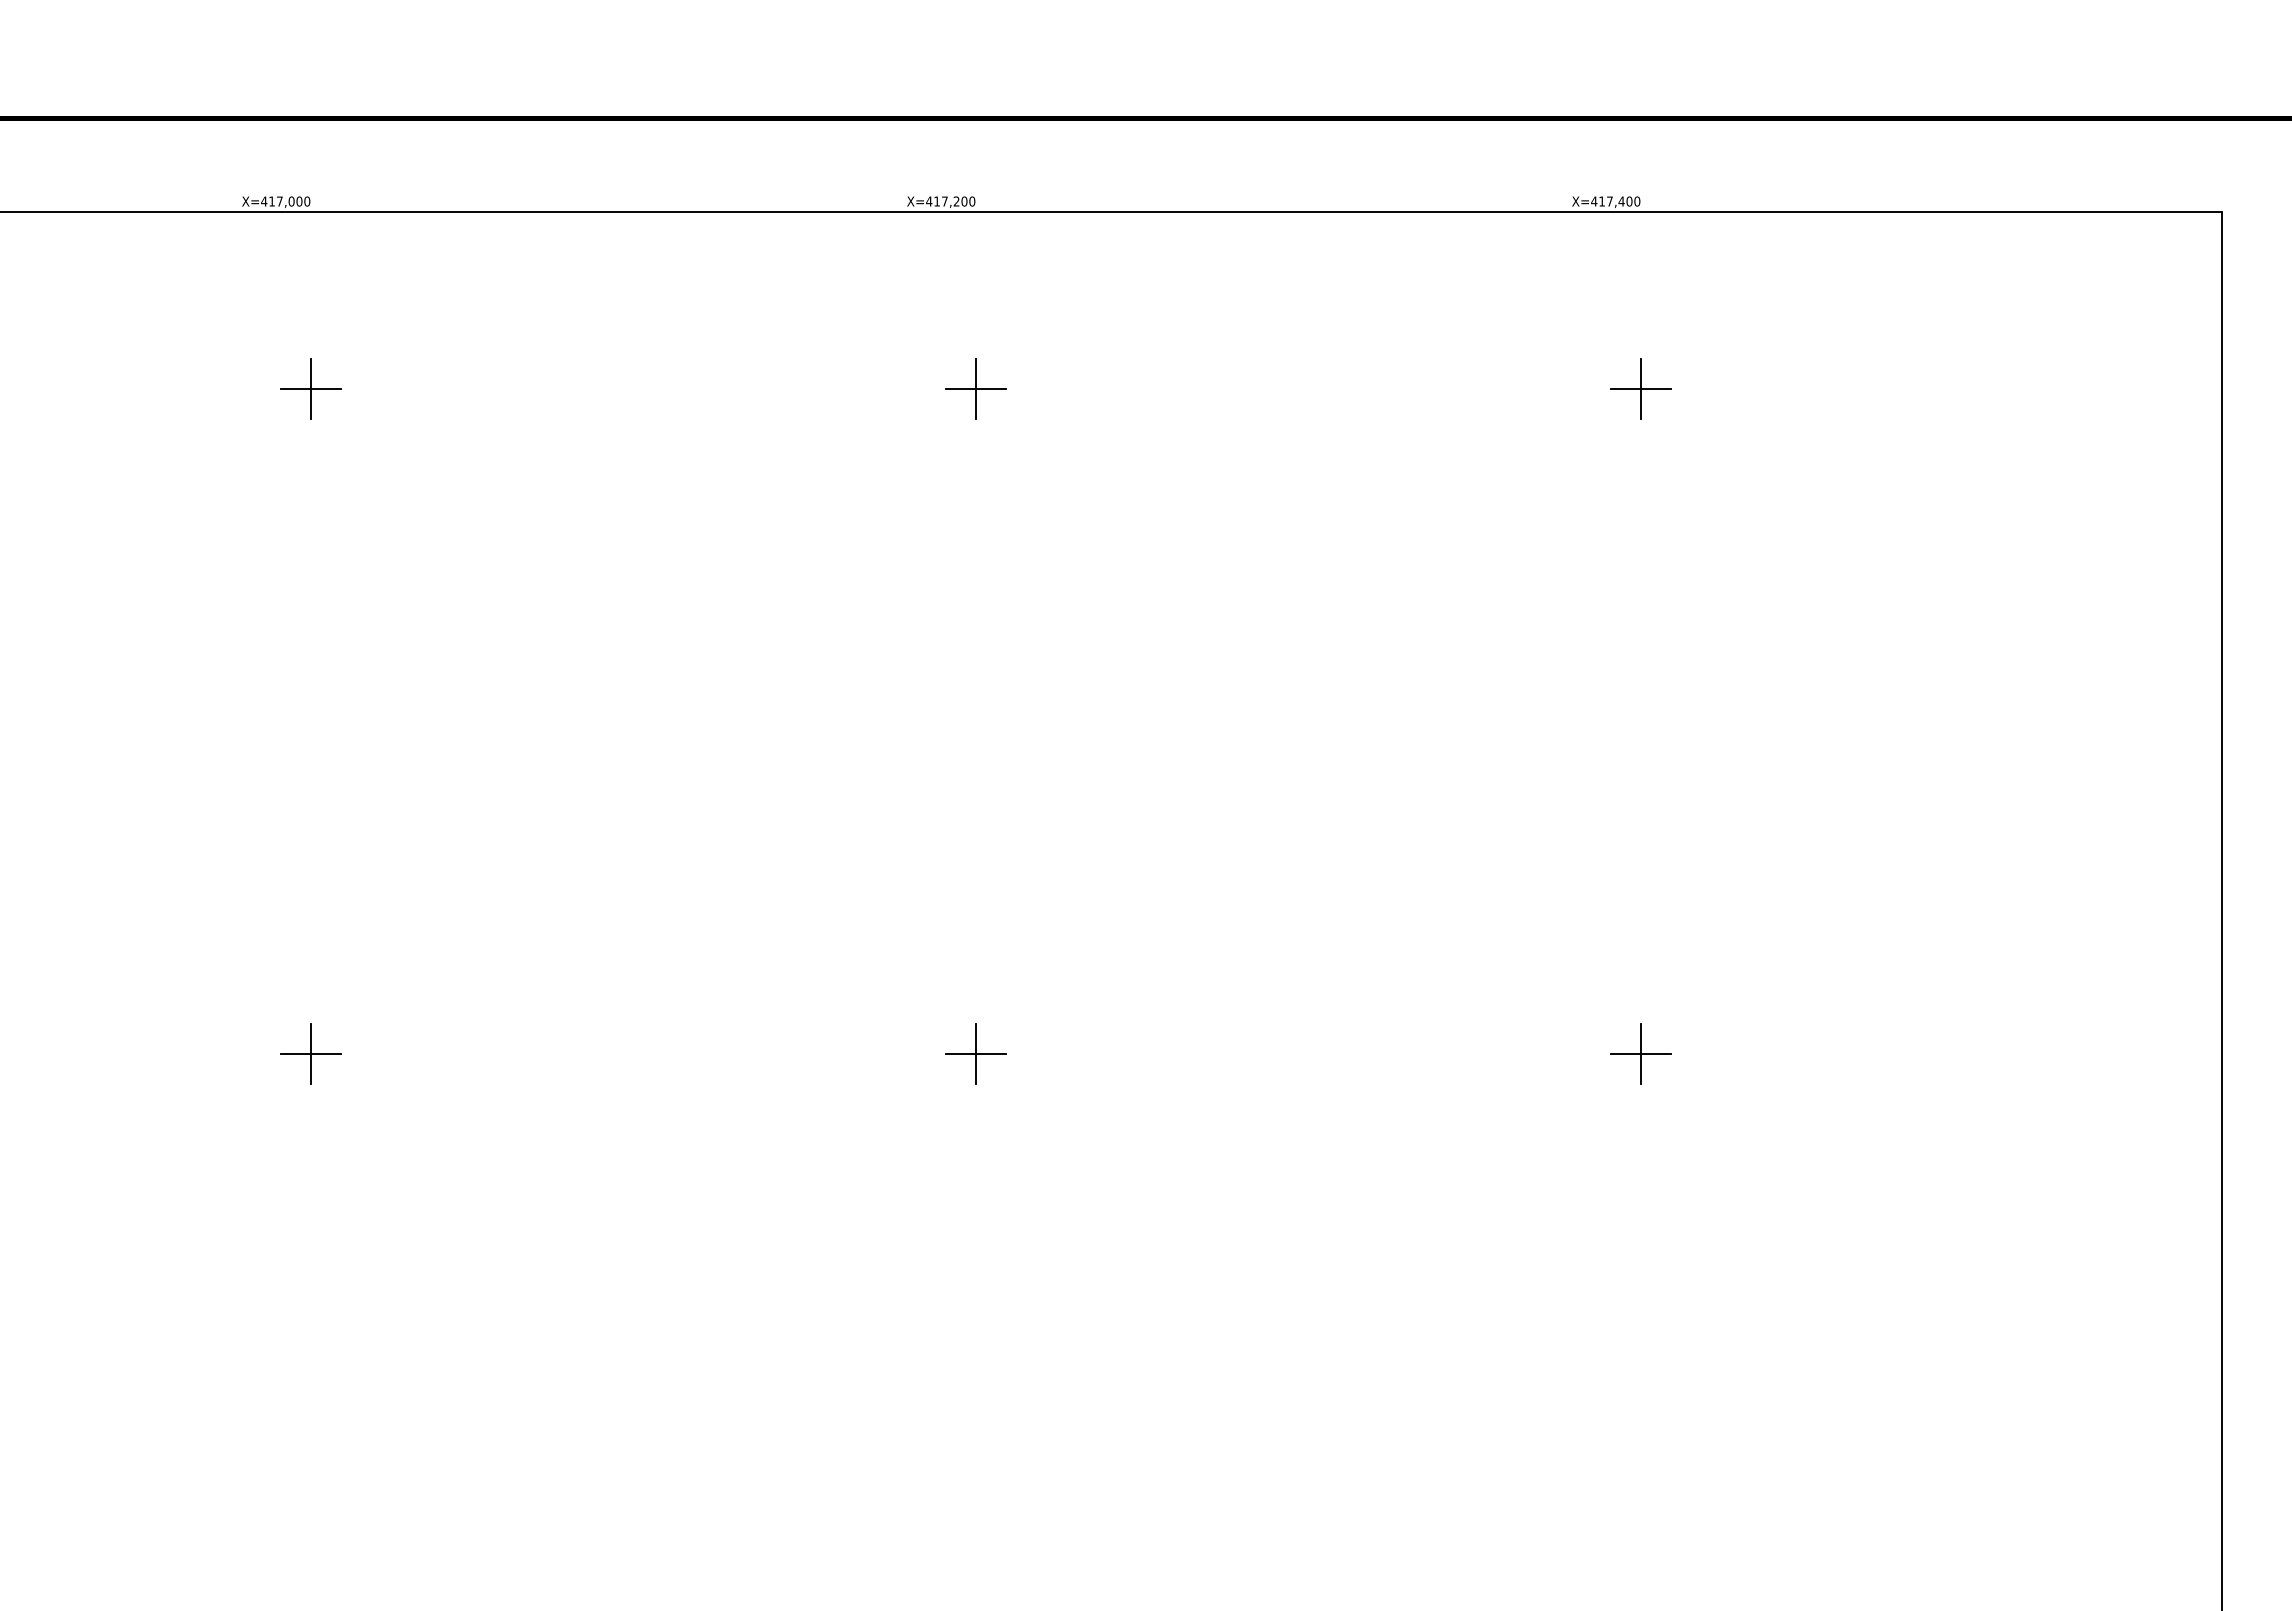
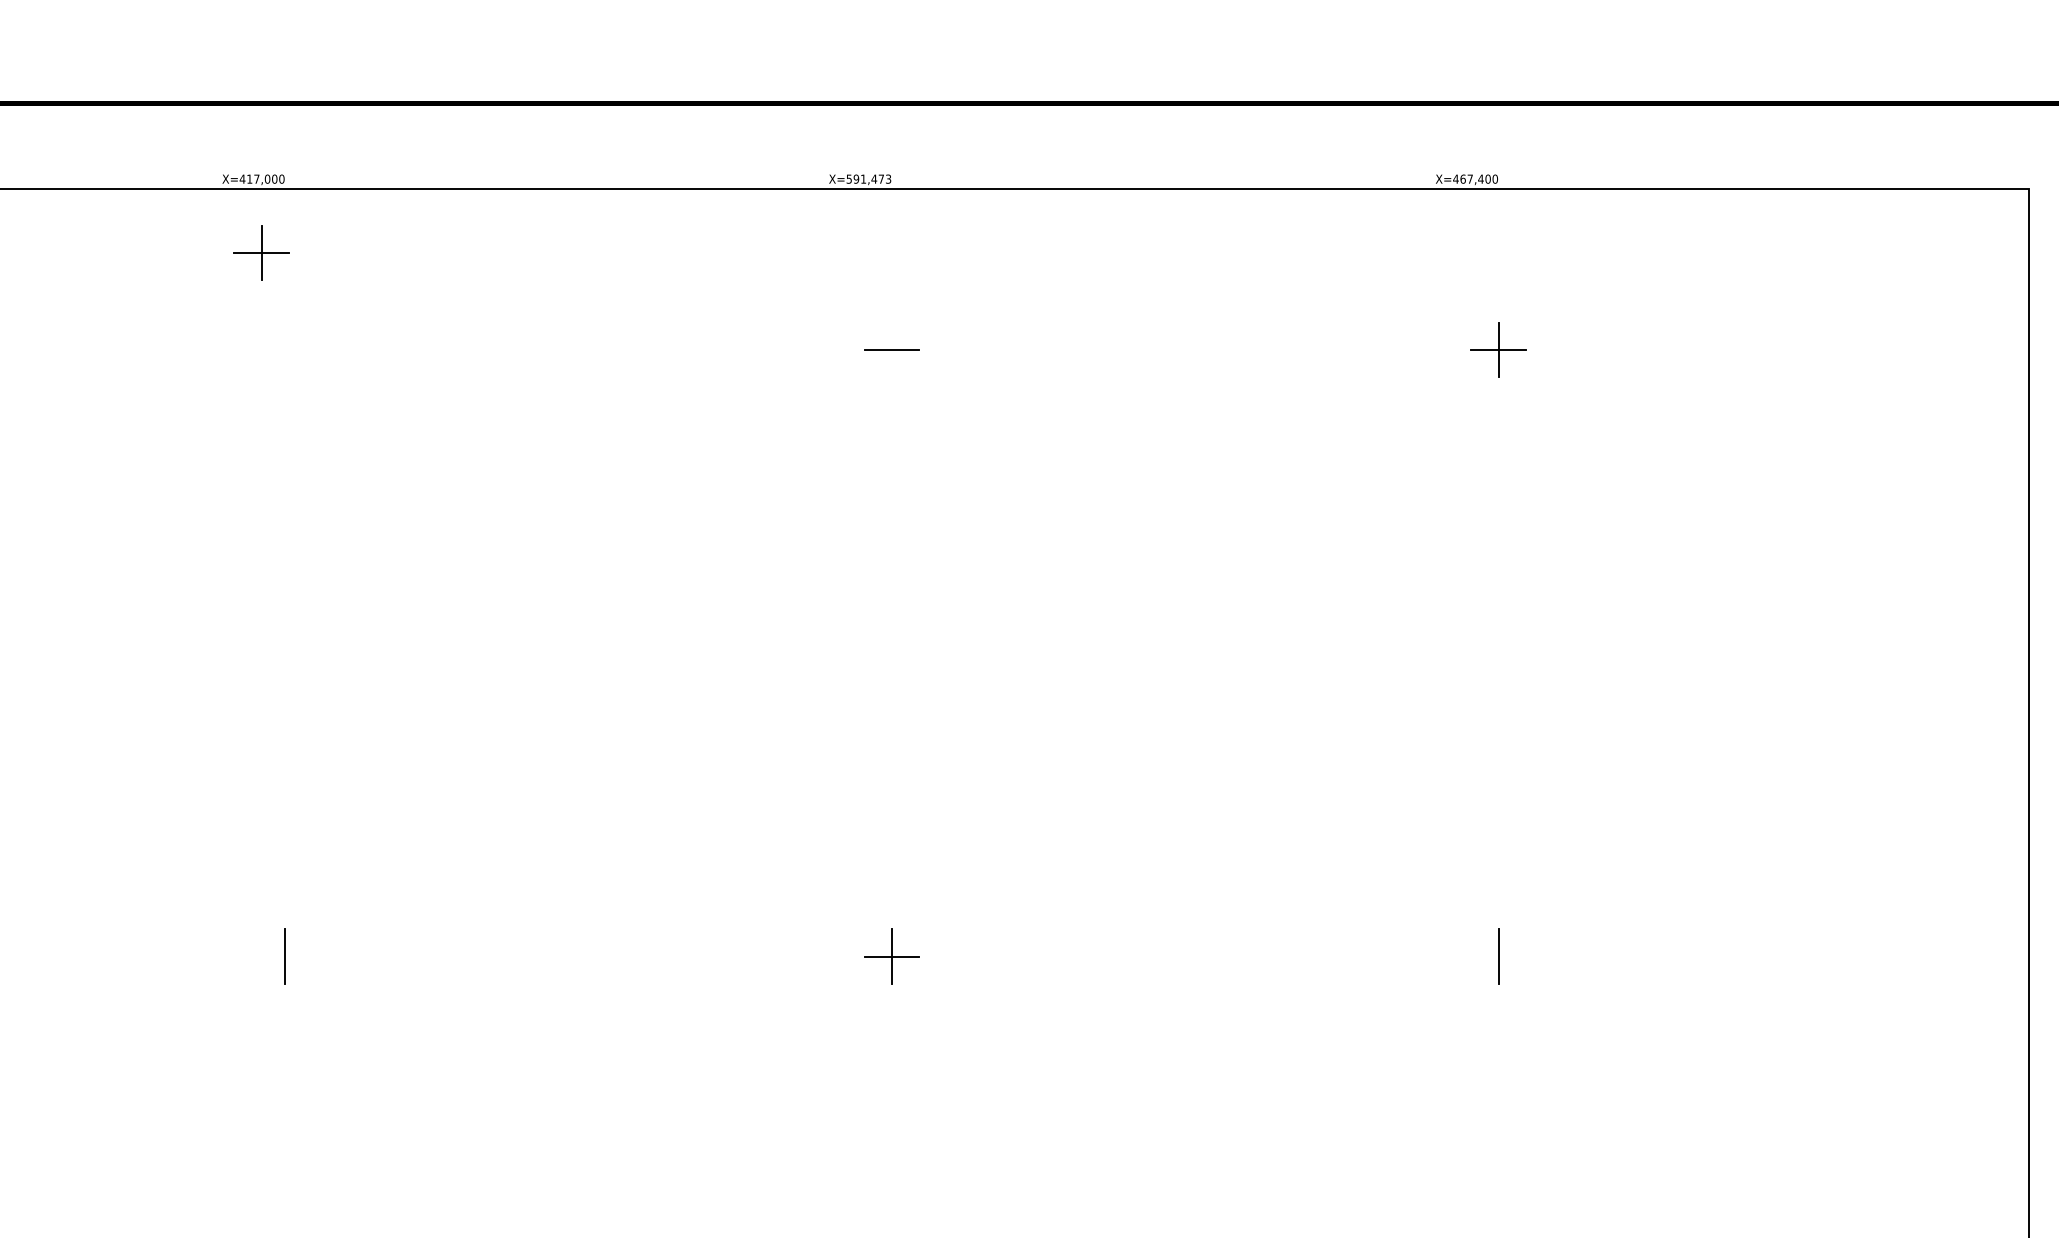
text: (950, 201) -> (868, 179), X=417,200 -> X=591,473
text: (1602, 201) -> (1463, 179), X=417,400 -> X=467,400
part: (310, 388) -> (261, 253), moved
line: (976, 388) -> (892, 349), removed
line: (311, 1053) -> (285, 956), removed
line: (1641, 1053) -> (1499, 956), removed

